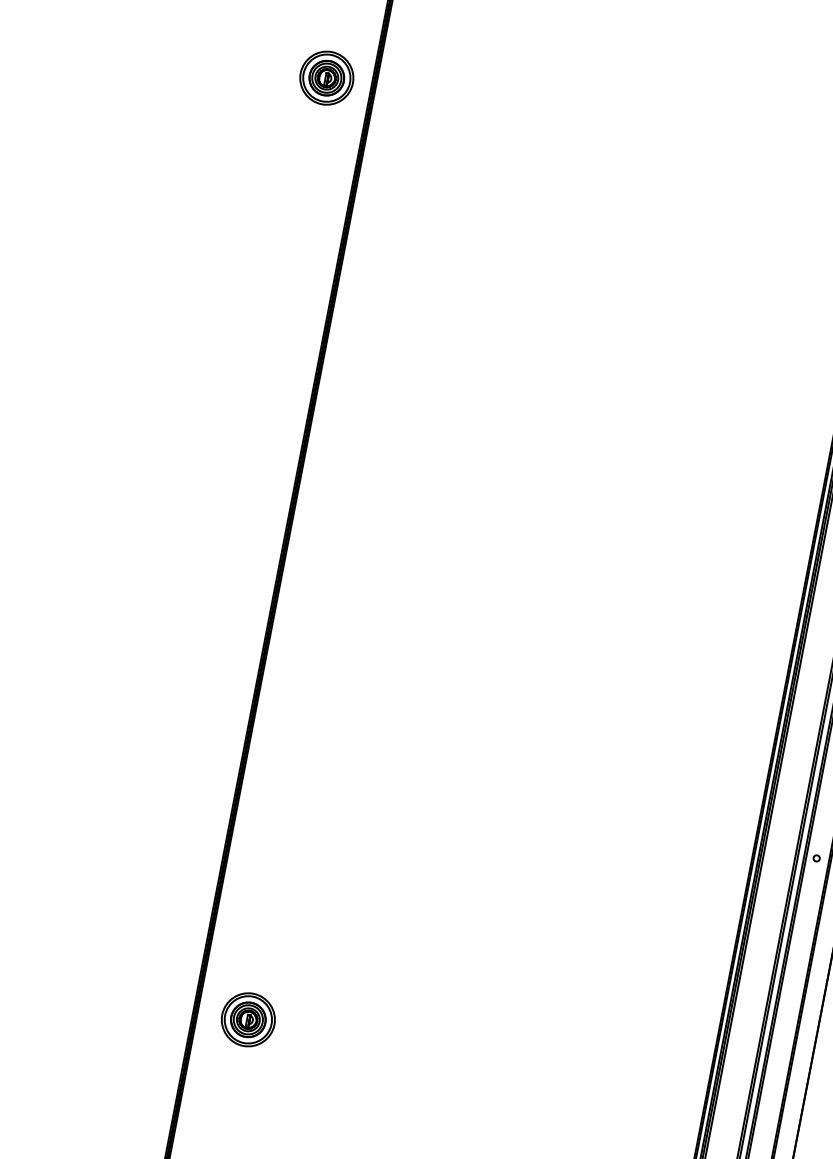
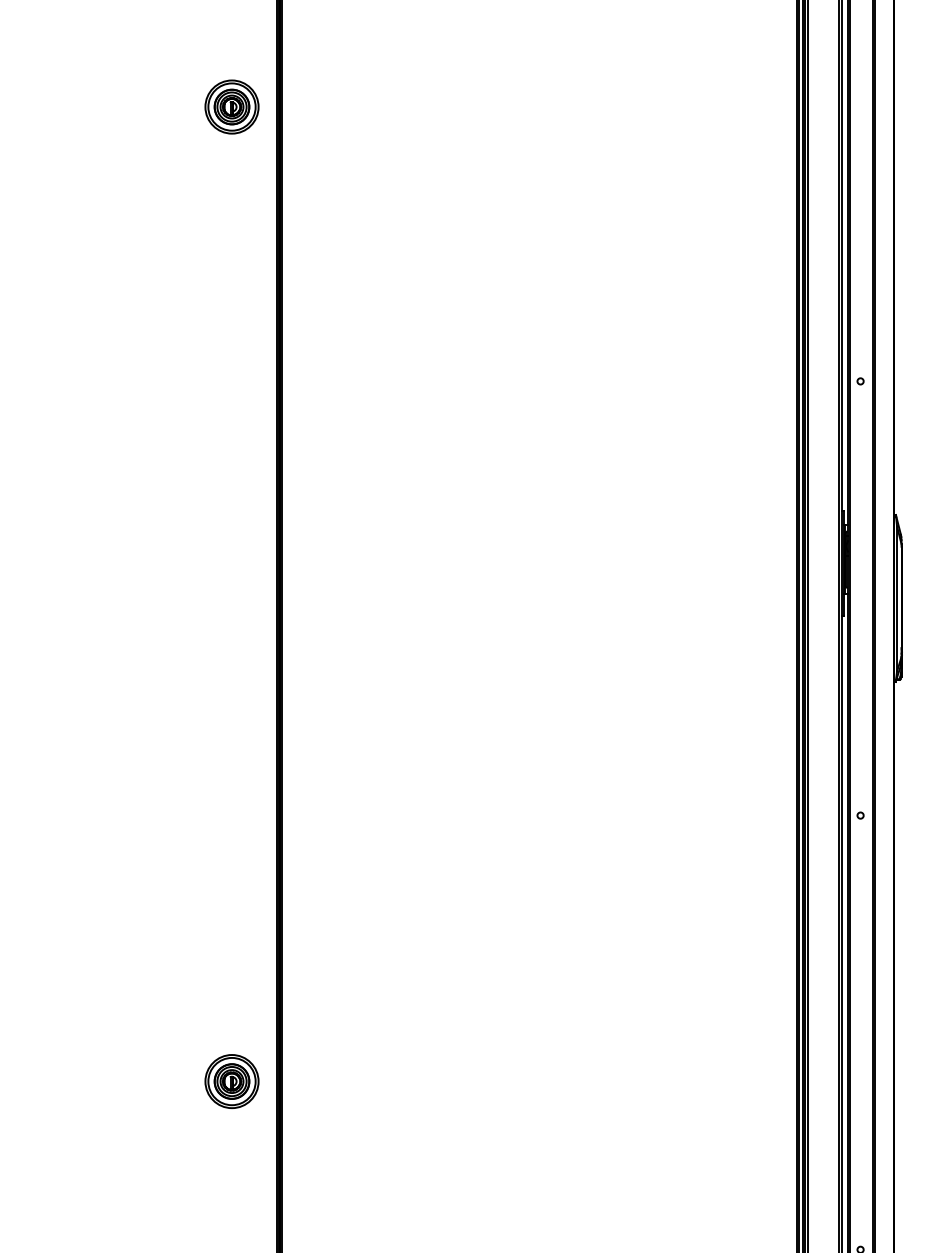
part: (326, 77) -> (231, 106), moved
part: (247, 1019) -> (231, 1081), moved

